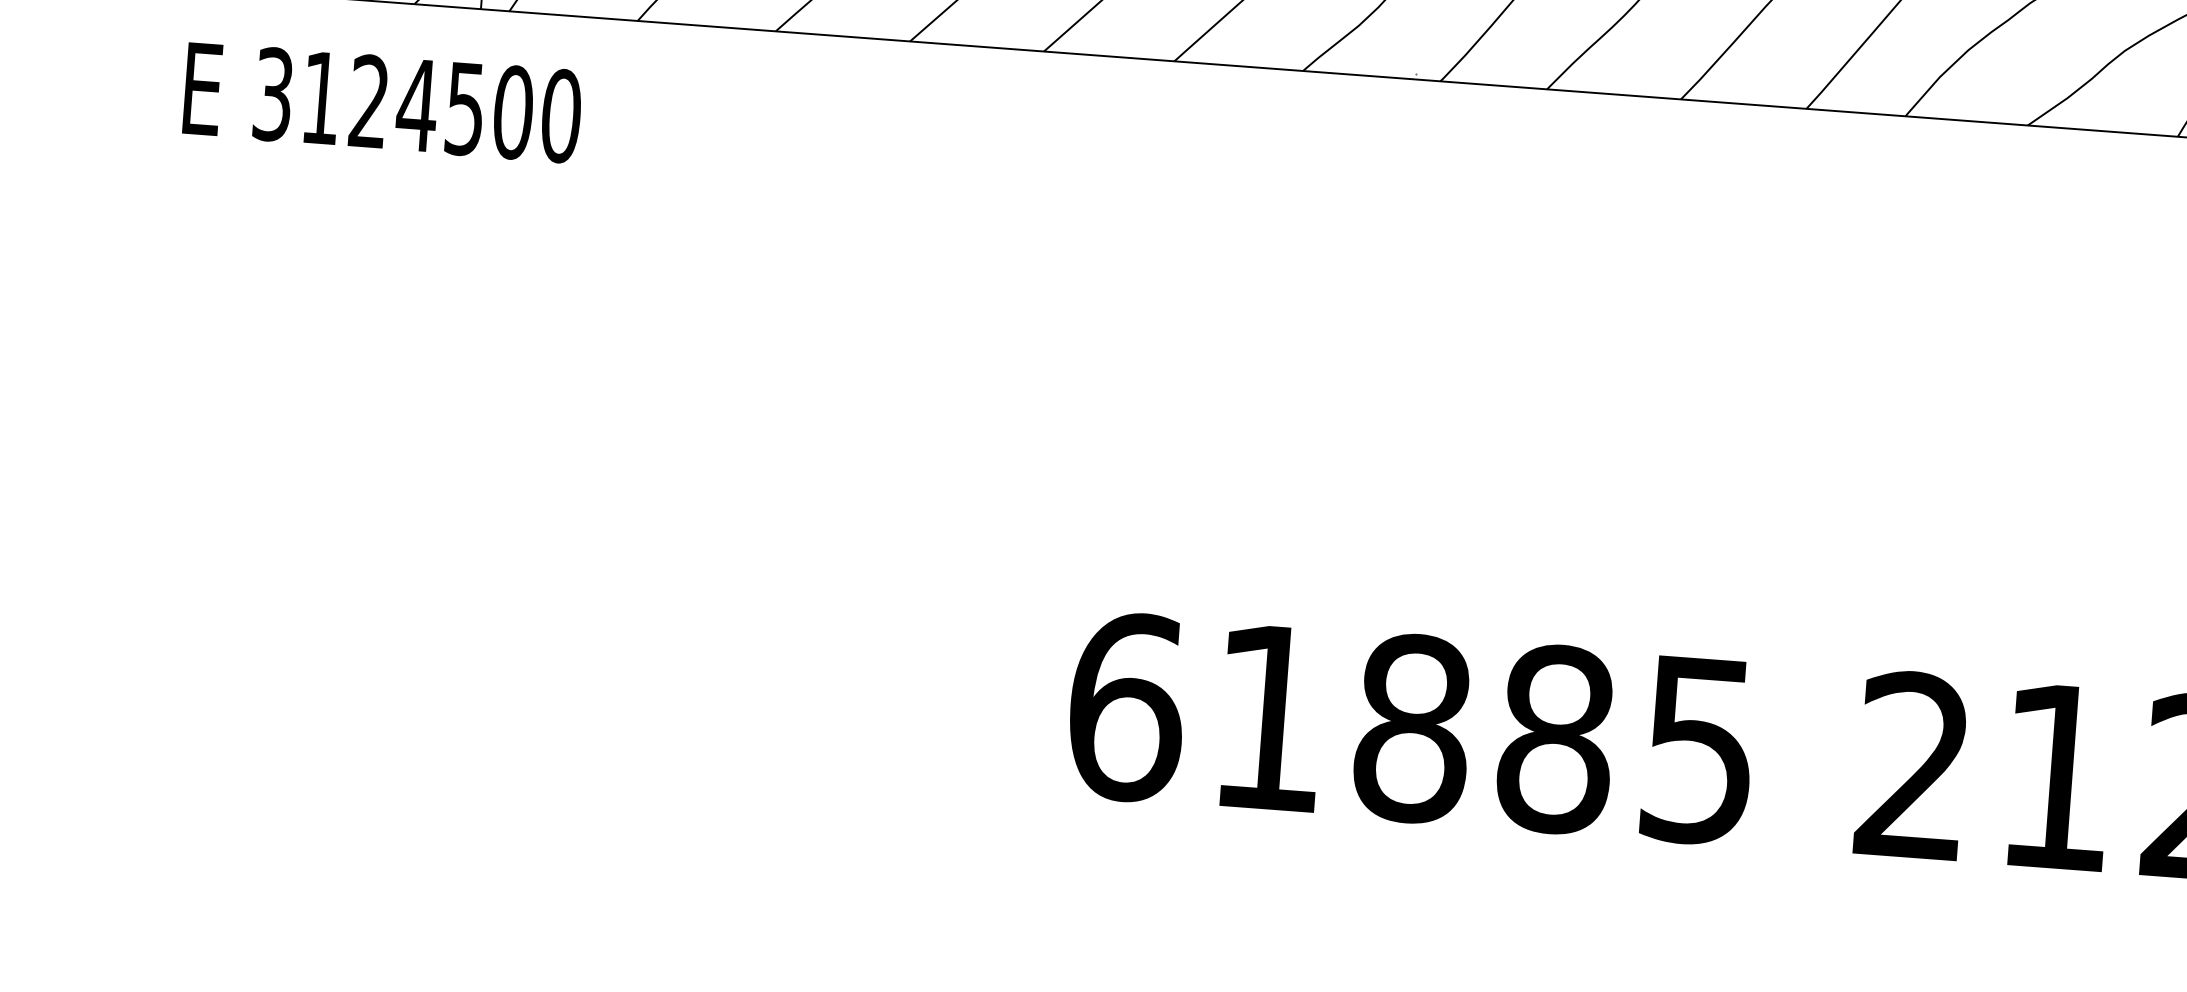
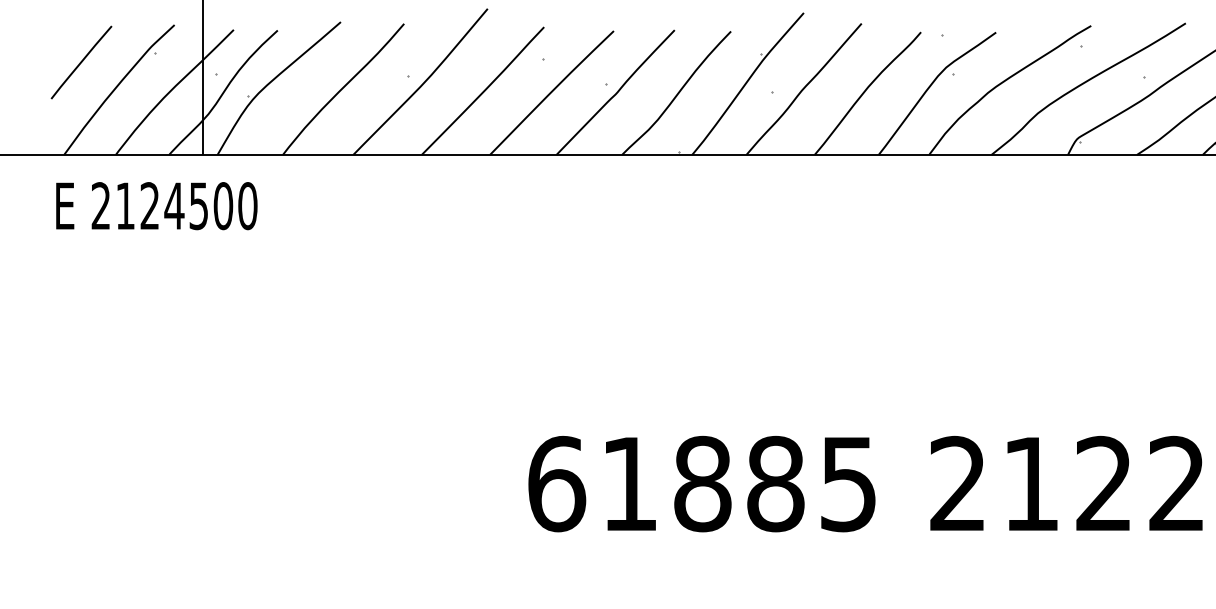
text: (272, 95) -> (100, 206), 3124500 -> 2124500

